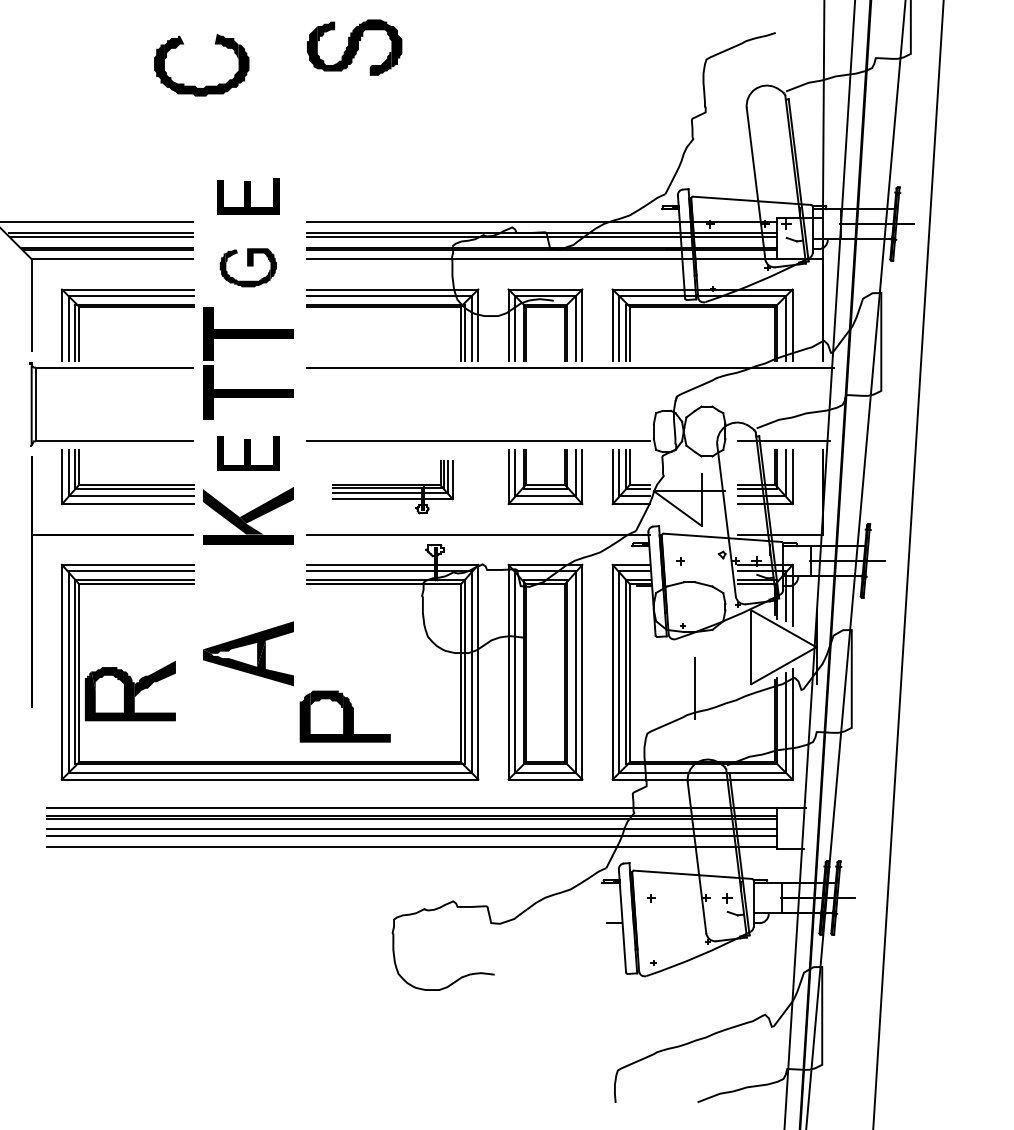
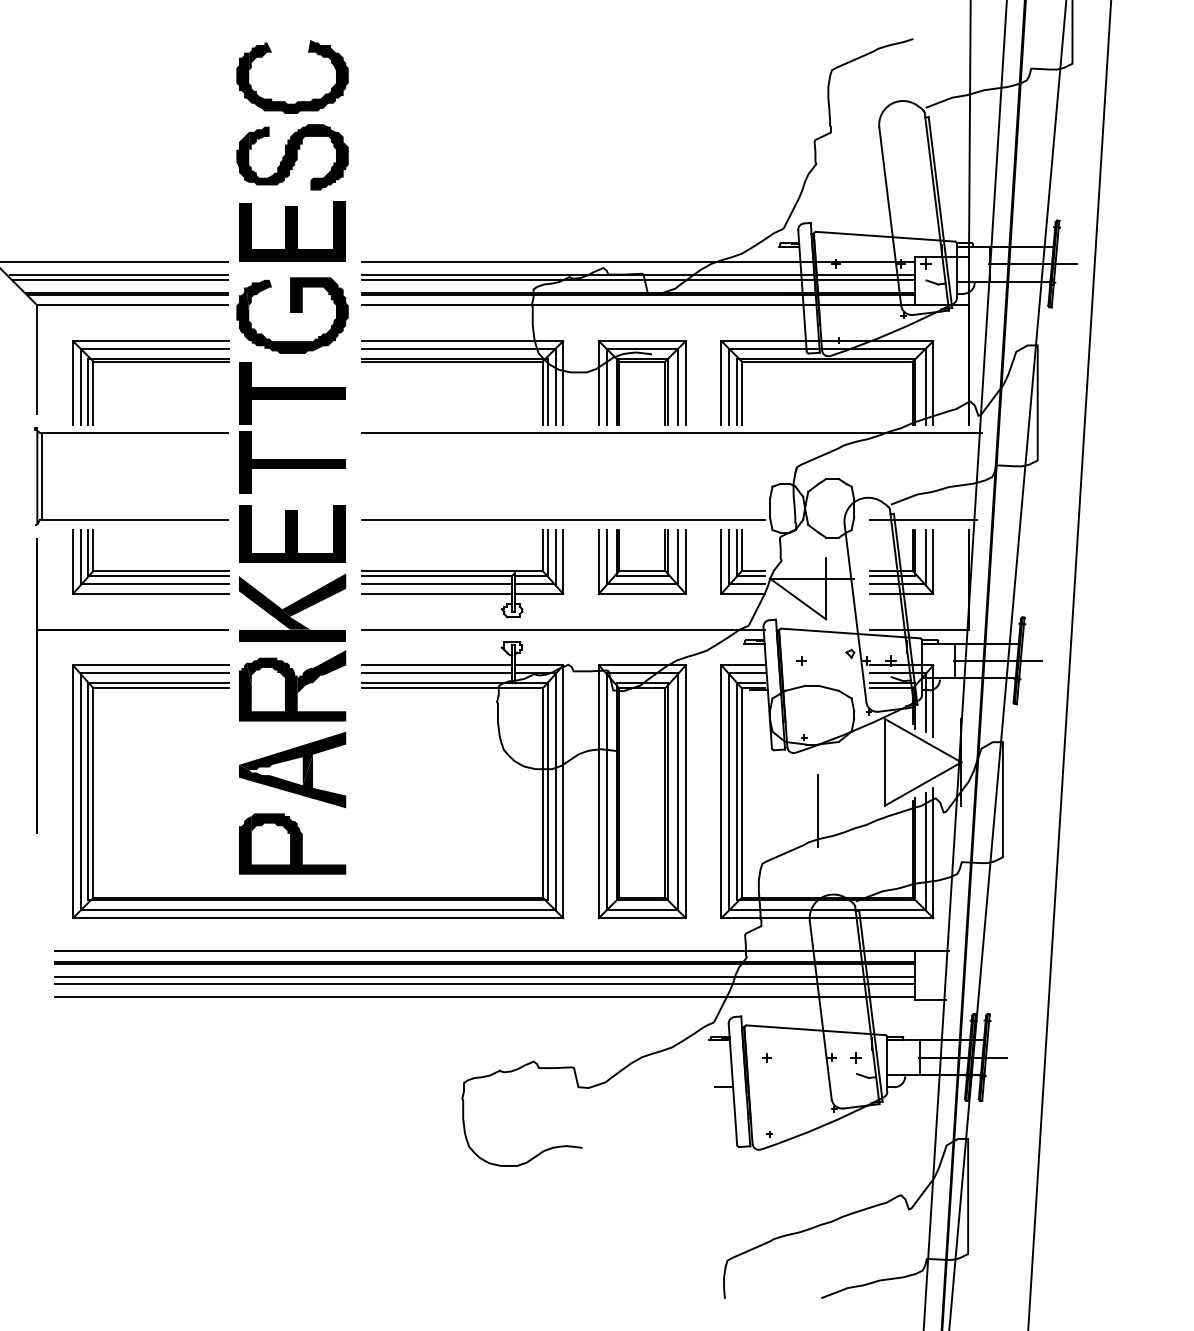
part: (354, 47) -> (292, 157), moved
part: (205, 85) -> (297, 101), moved
part: (248, 196) -> (292, 231), size x1.43
part: (248, 267) -> (292, 315), size x1.67
part: (248, 452) -> (292, 533), size x1.43
part: (392, 486) -> (462, 573), size x1.43
part: (130, 690) -> (292, 685), moved
part: (345, 716) -> (292, 843), moved

